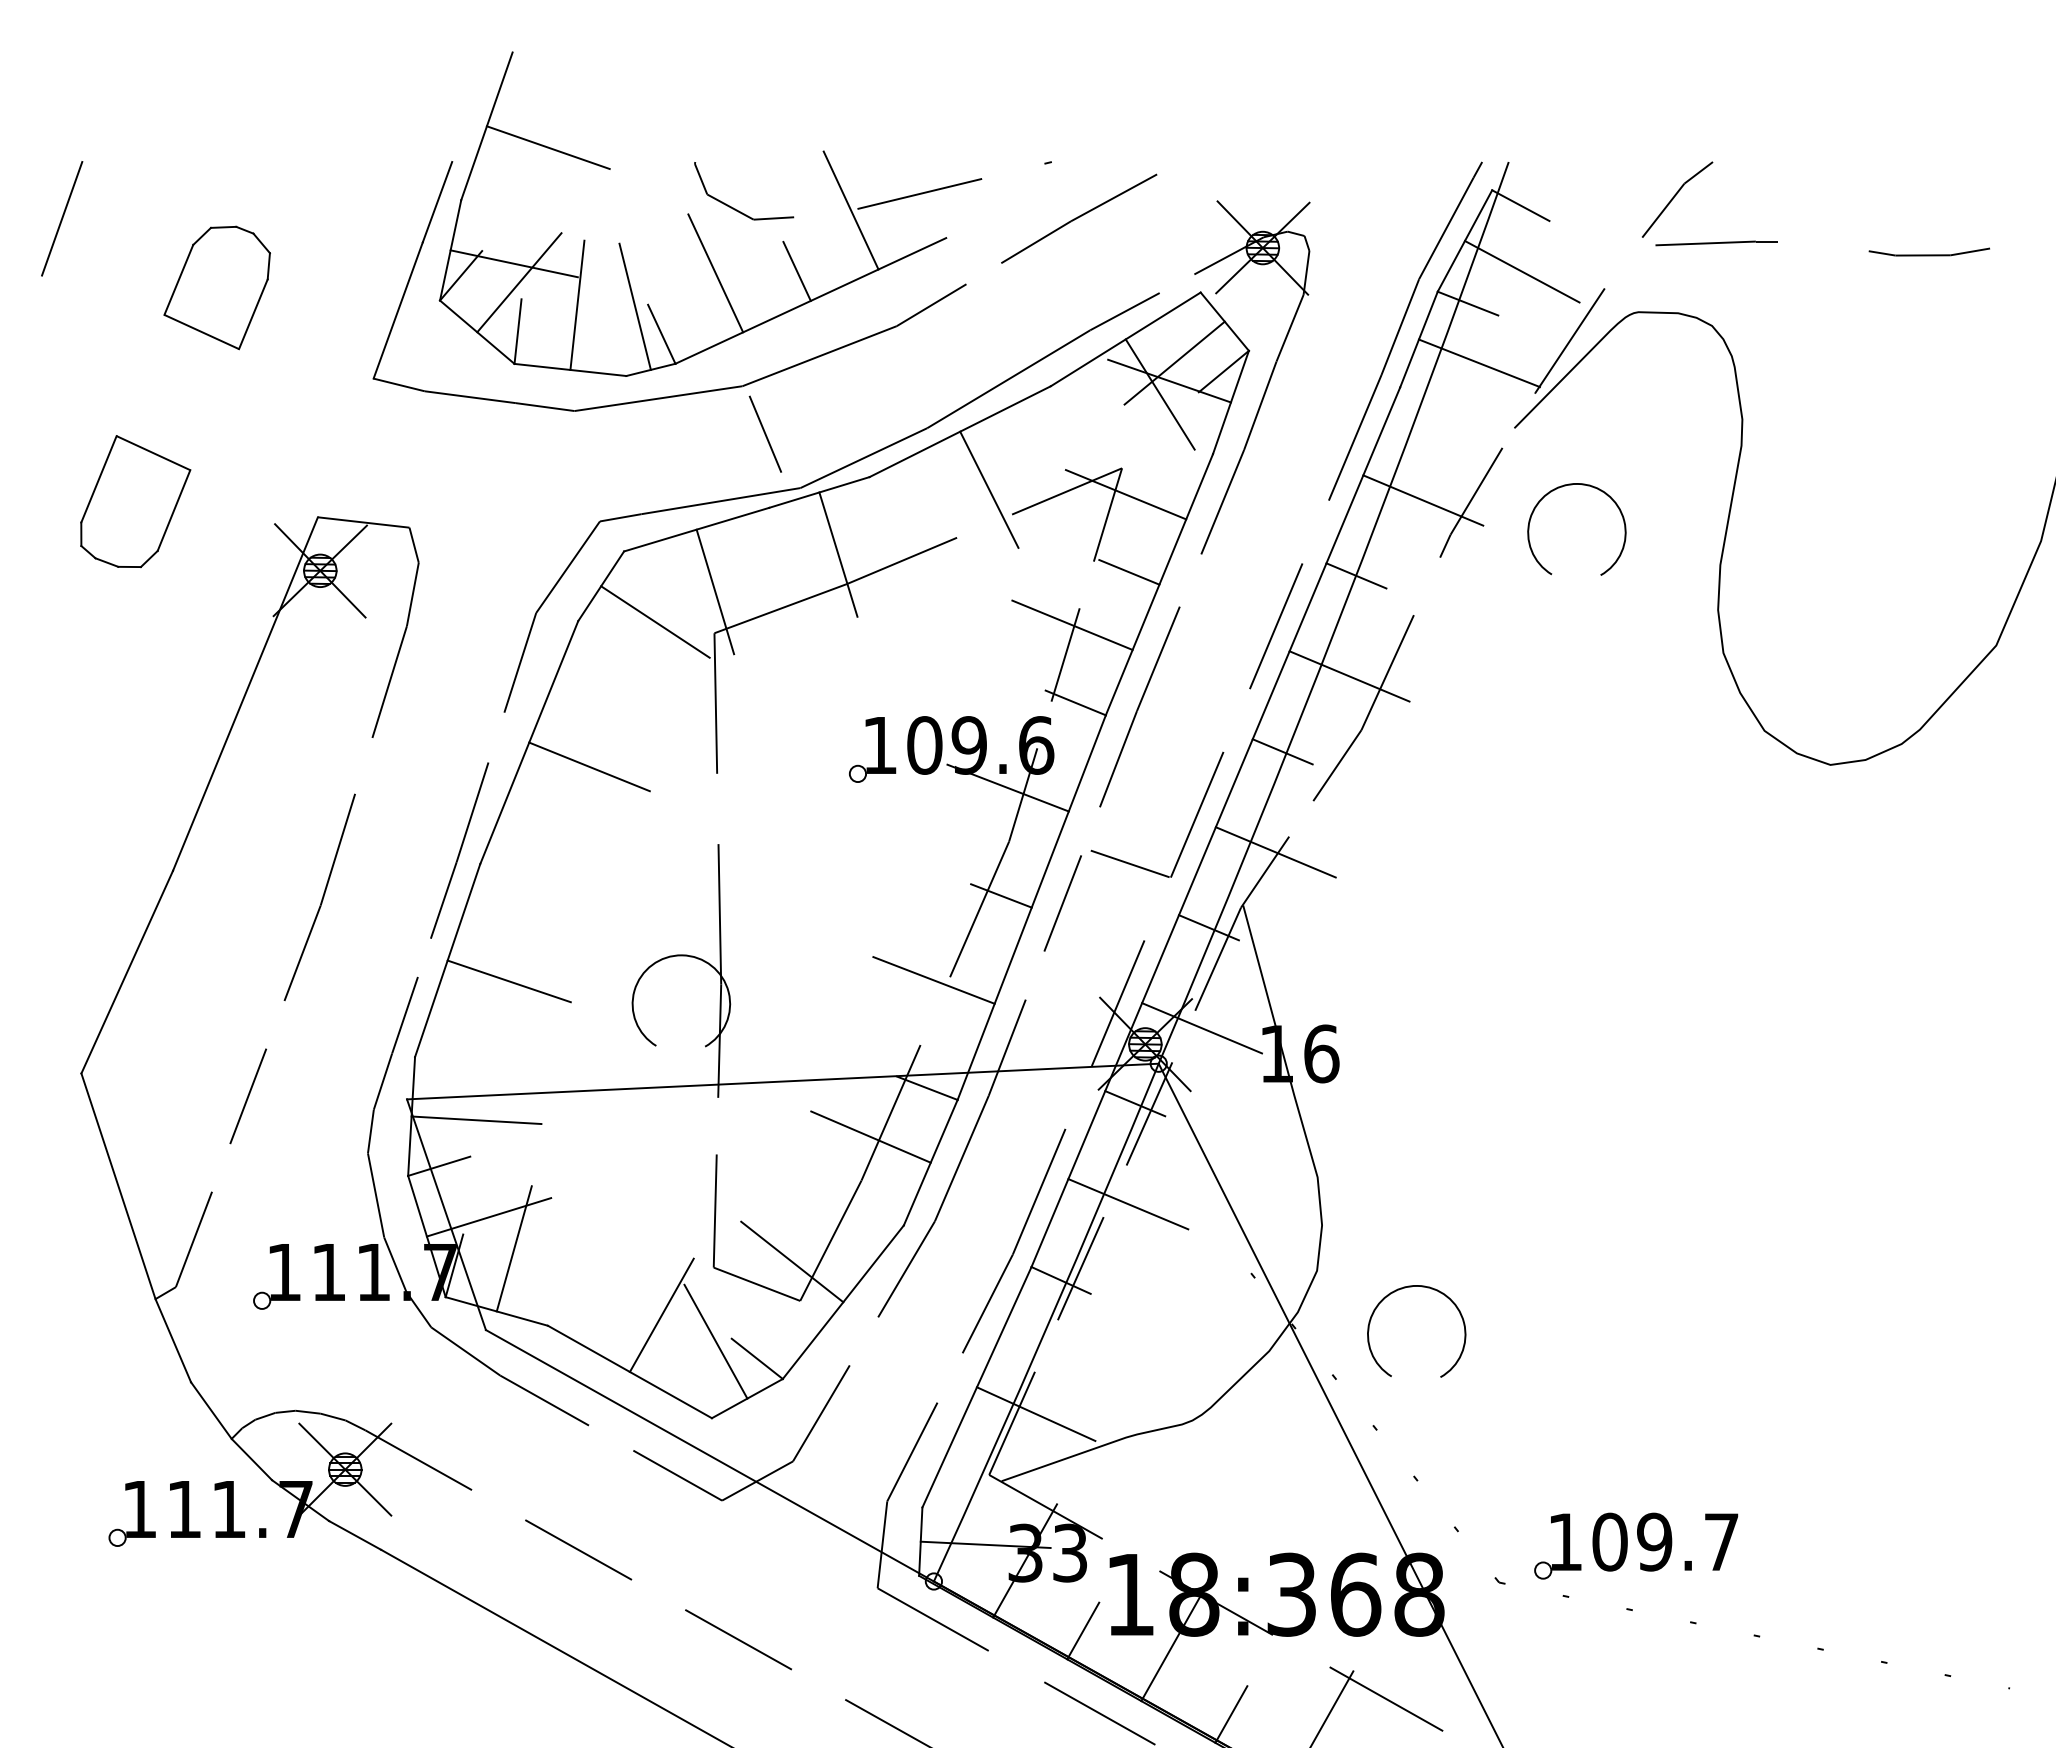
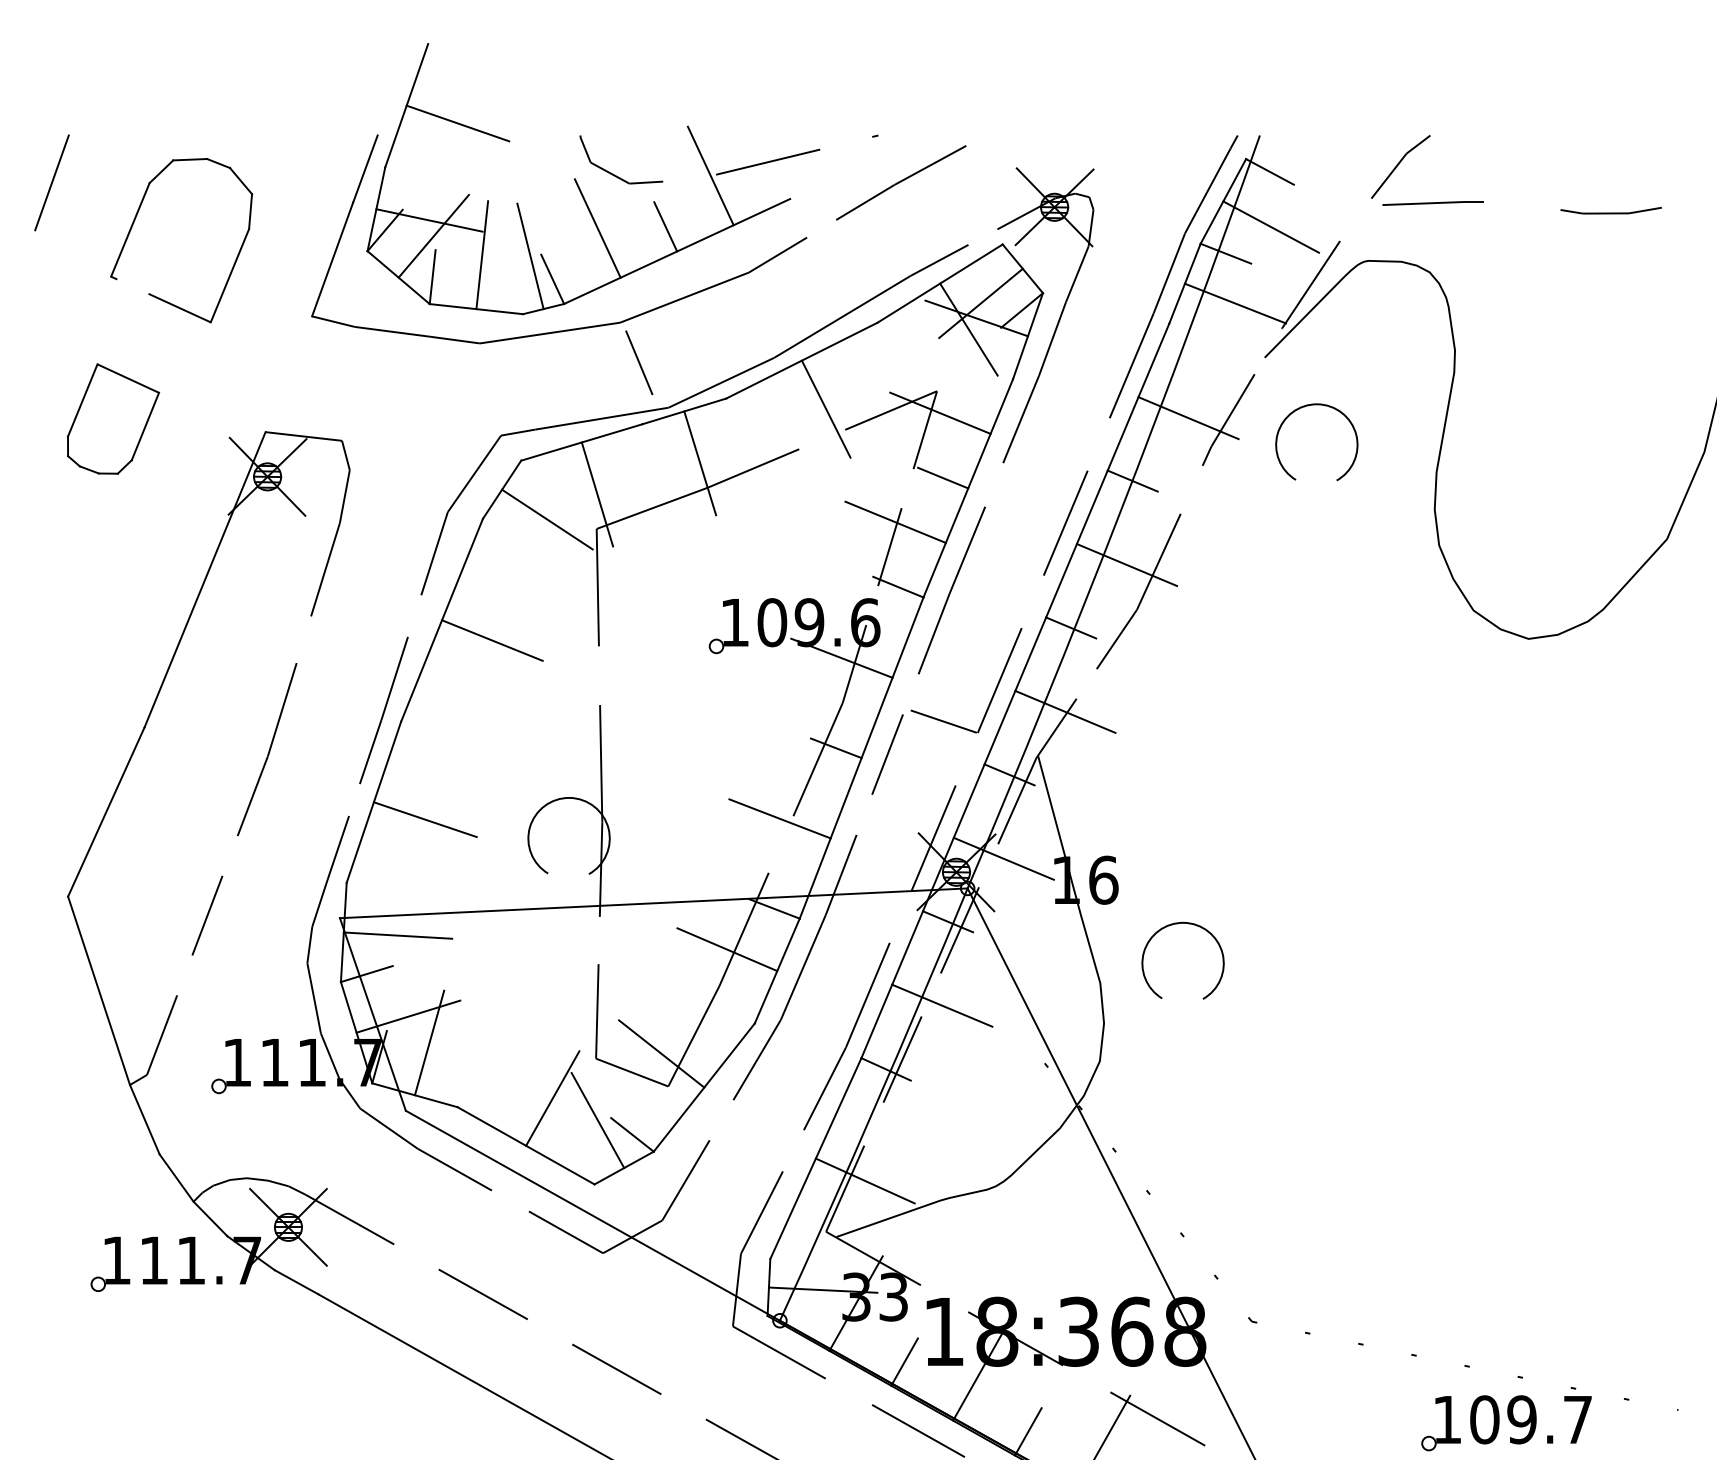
part: (216, 287) -> (180, 240), size x1.6
part: (1402, 1289) -> (1171, 925), moved
part: (1636, 1545) -> (1506, 1422), moved

